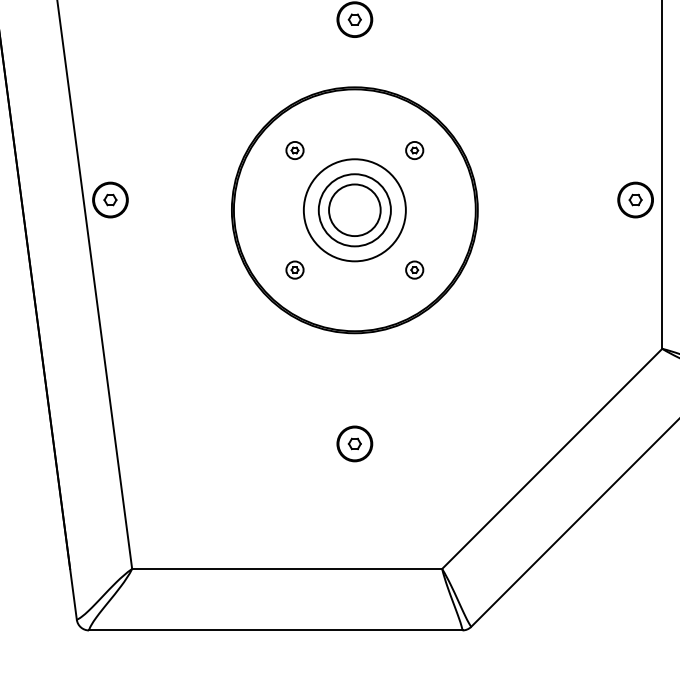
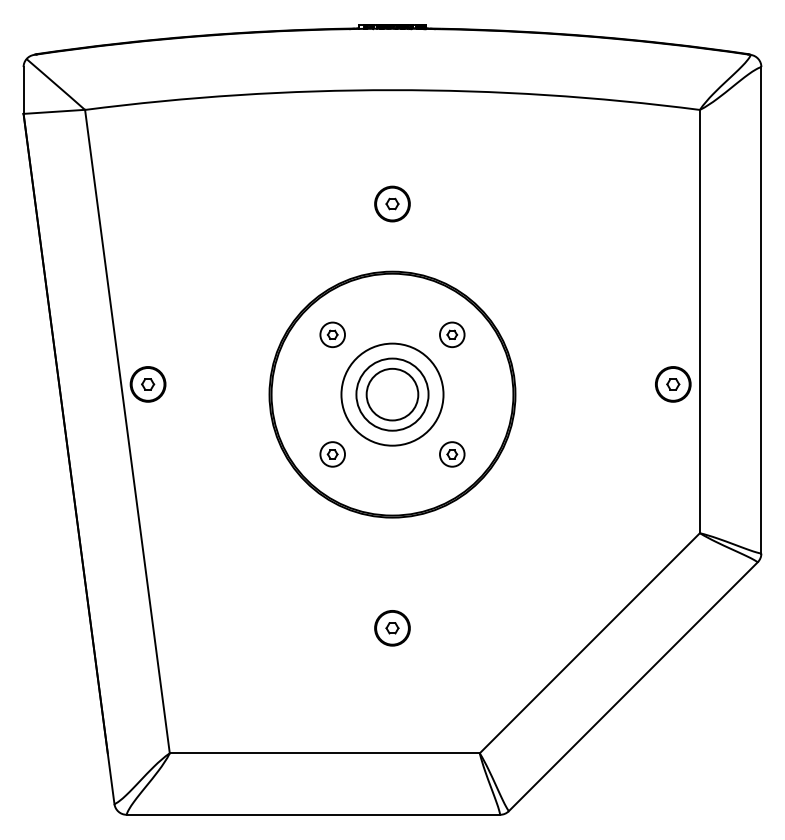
part: (294, 150) -> (332, 334), size x1.43
part: (414, 150) -> (452, 334), size x1.43
part: (294, 270) -> (332, 454), size x1.43
part: (414, 270) -> (452, 454), size x1.43

